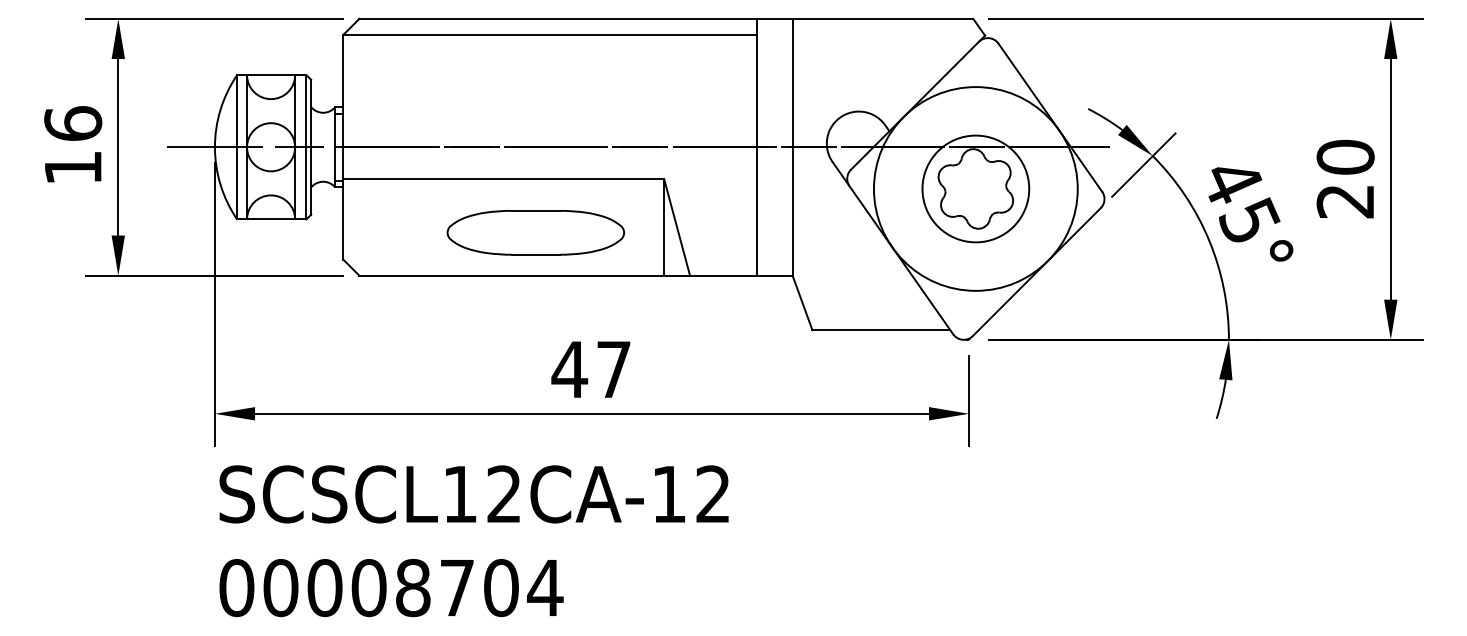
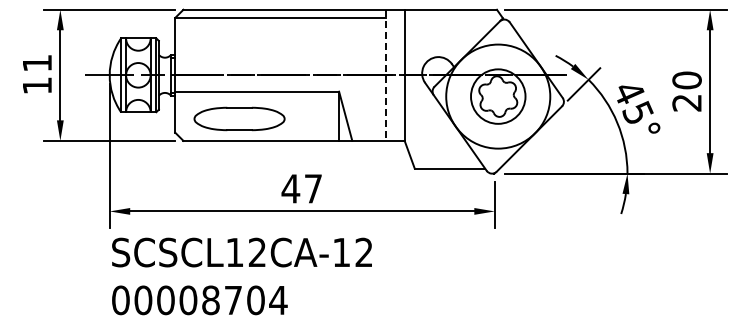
text: (73, 122) -> (37, 62), 16 -> 11
line: (756, 147) -> (386, 75), solid -> dashed
part: (535, 231) -> (239, 118), moved

